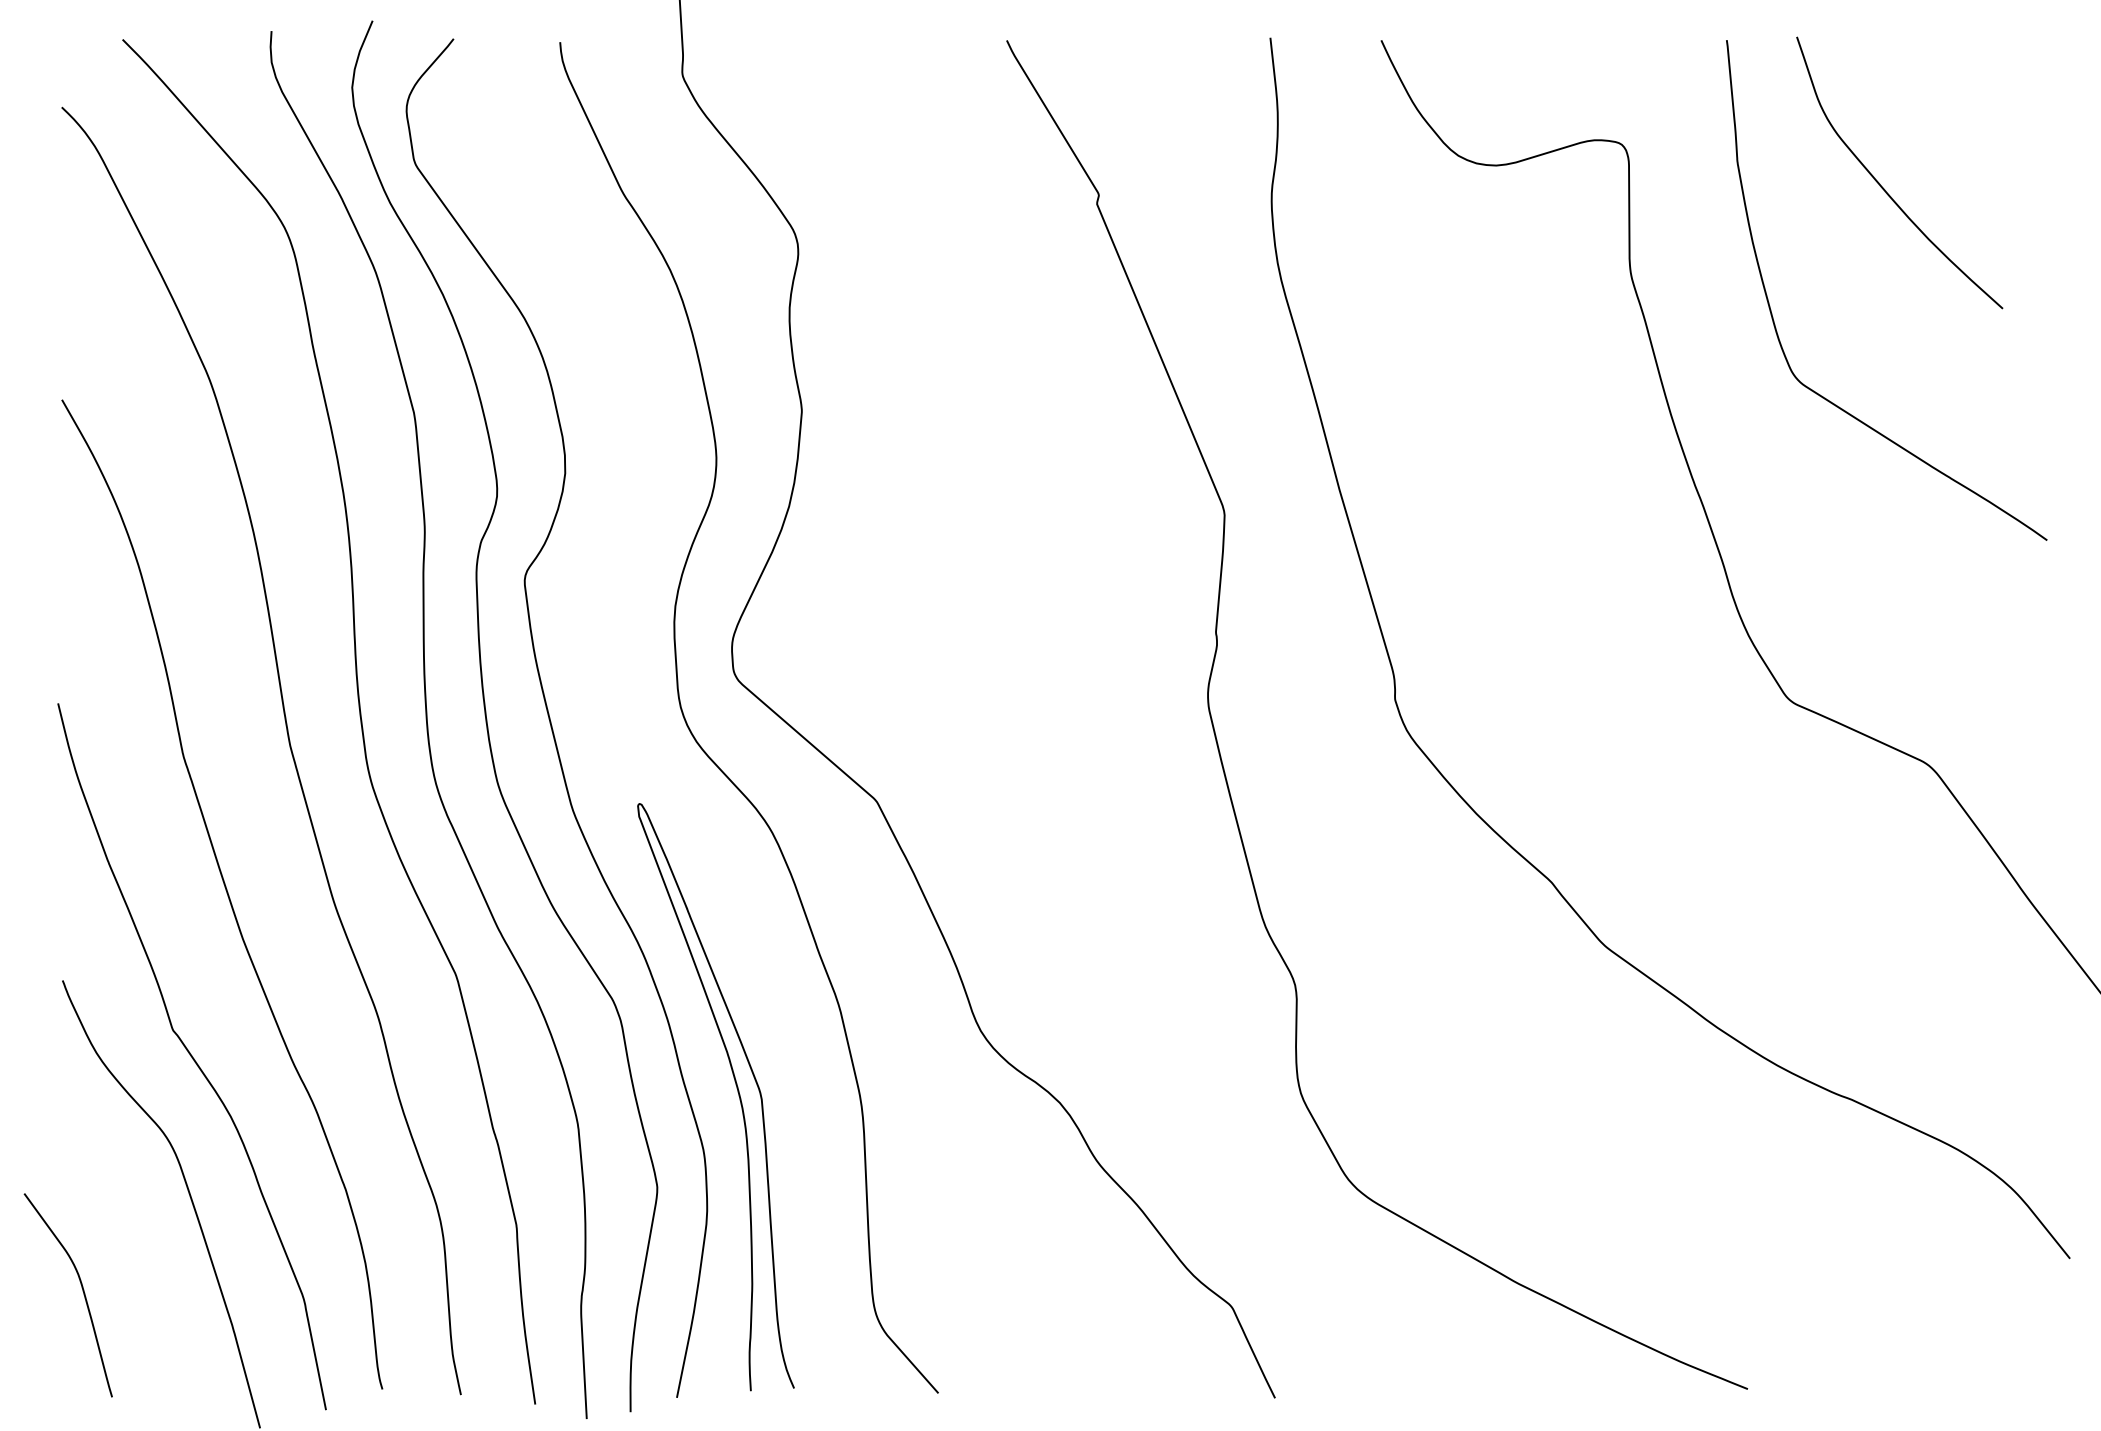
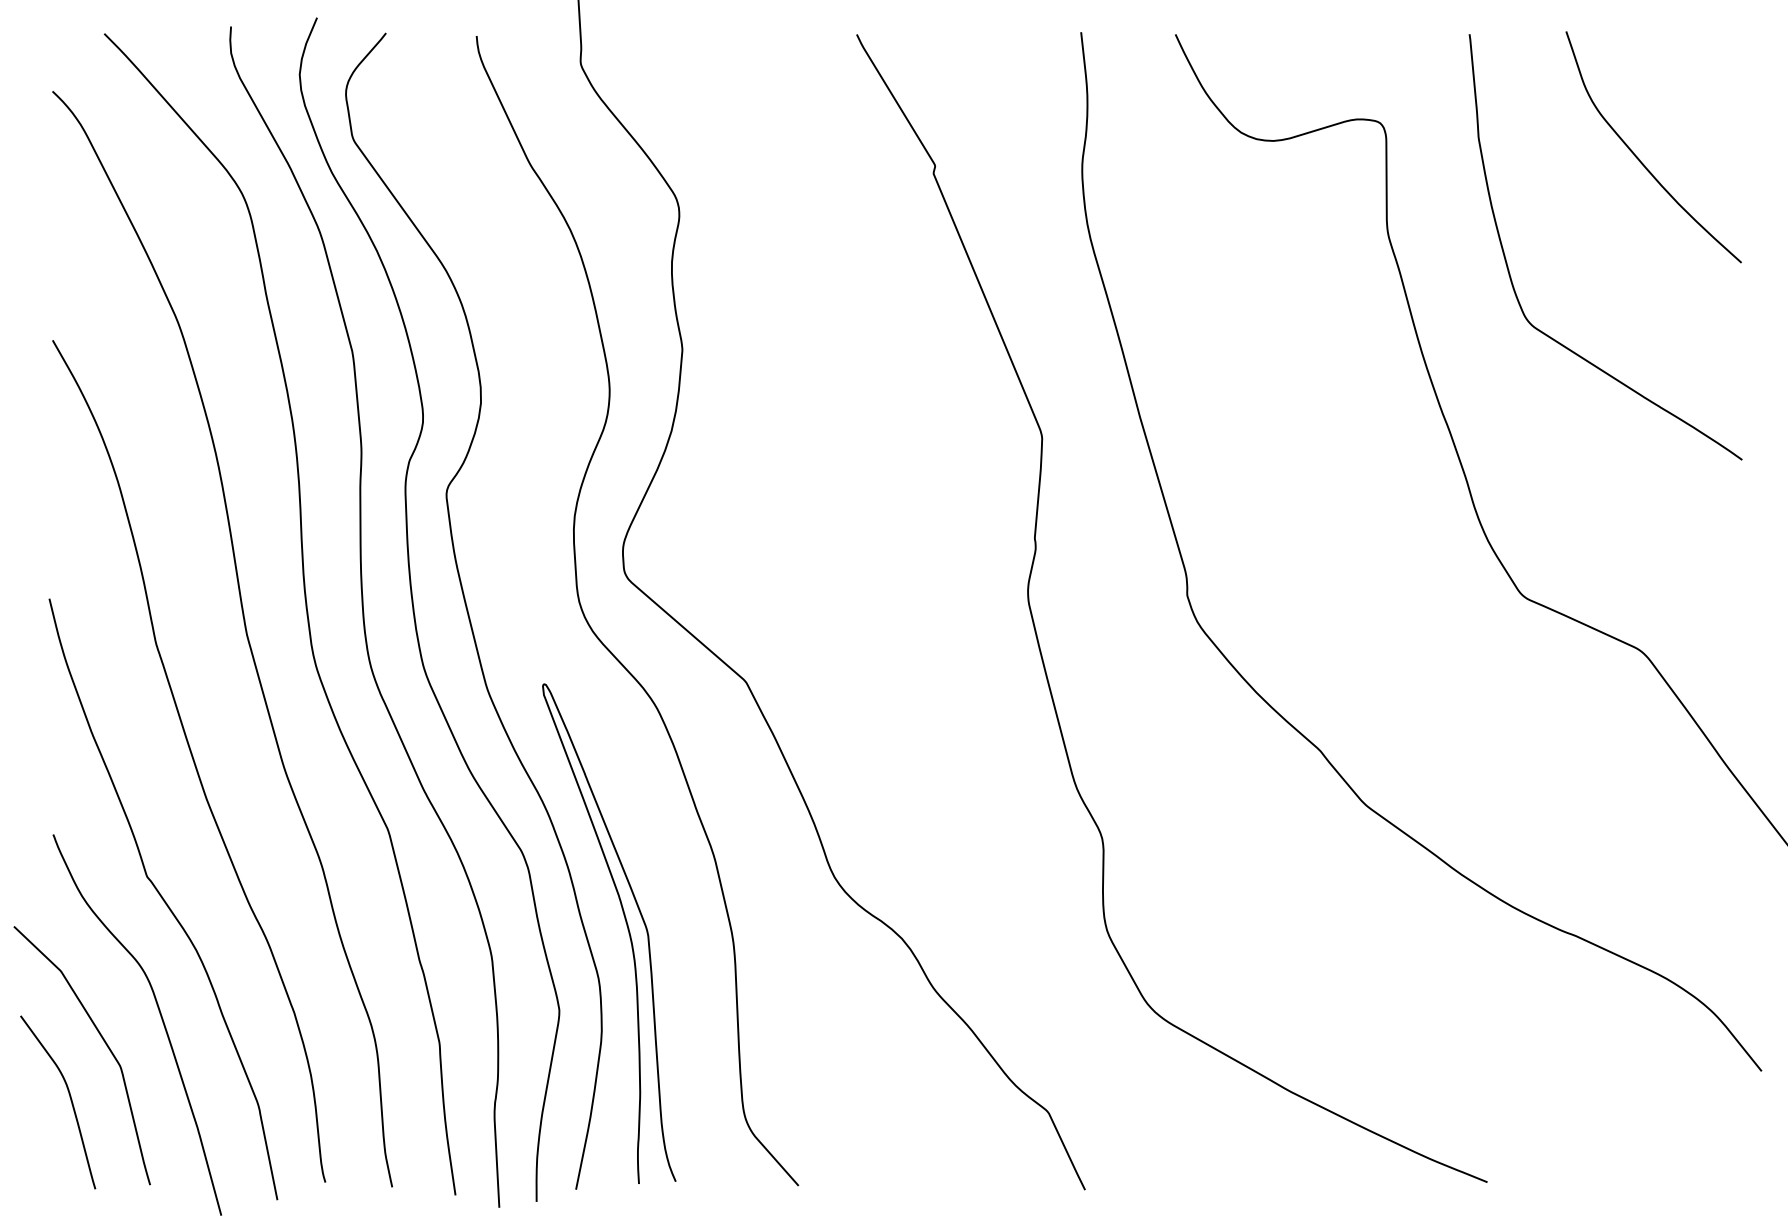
curve: (1882, 186) -> (1639, 158), moved
curve: (121, 1223) -> (103, 1041), added

